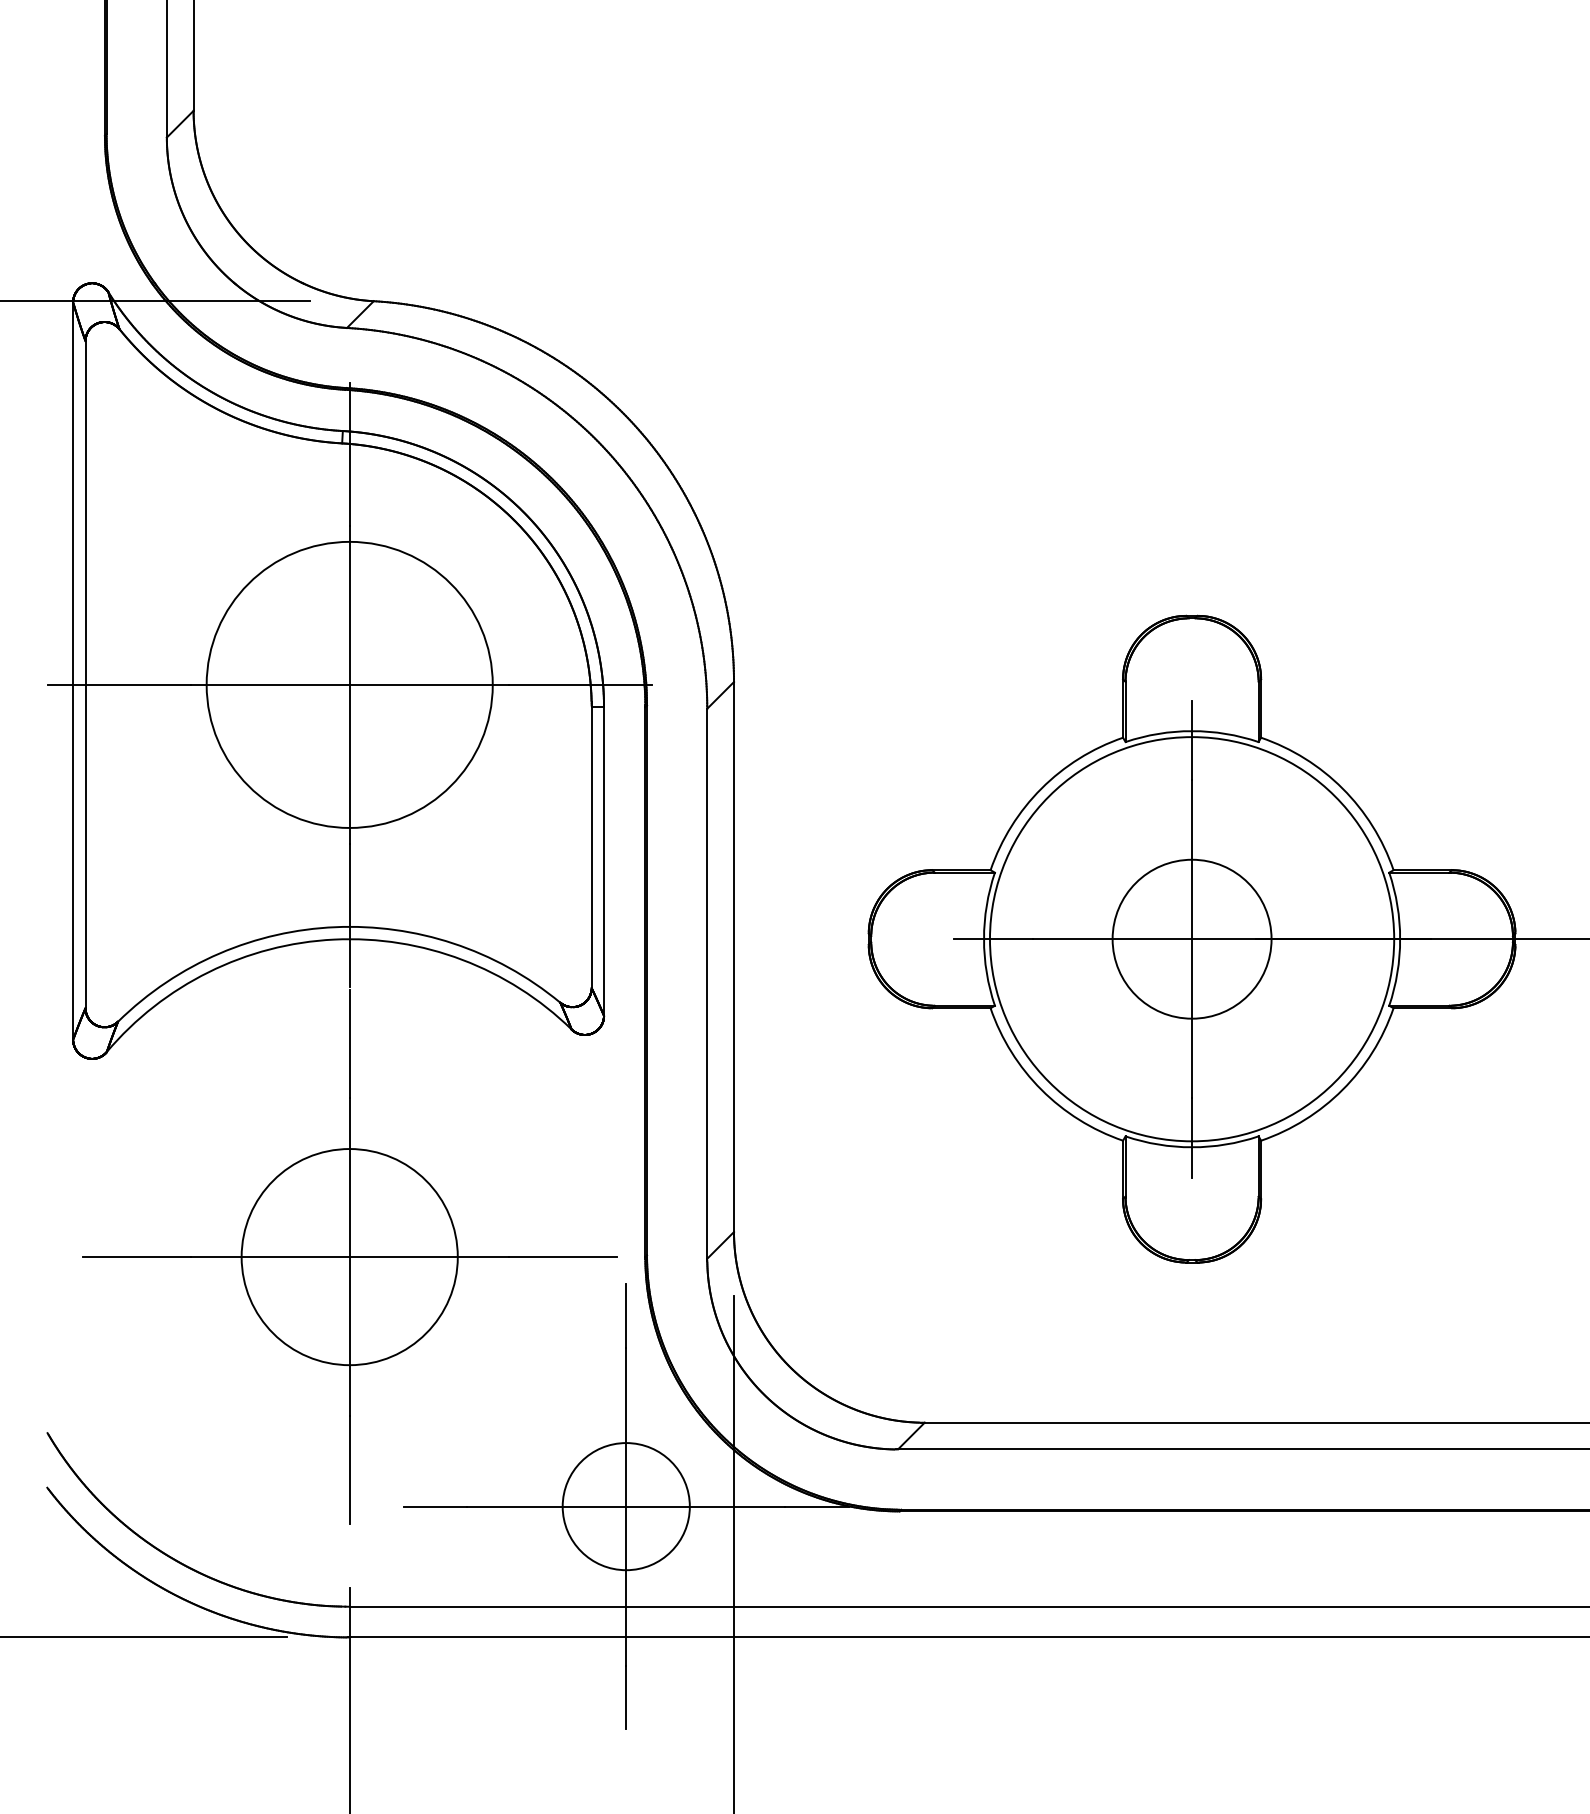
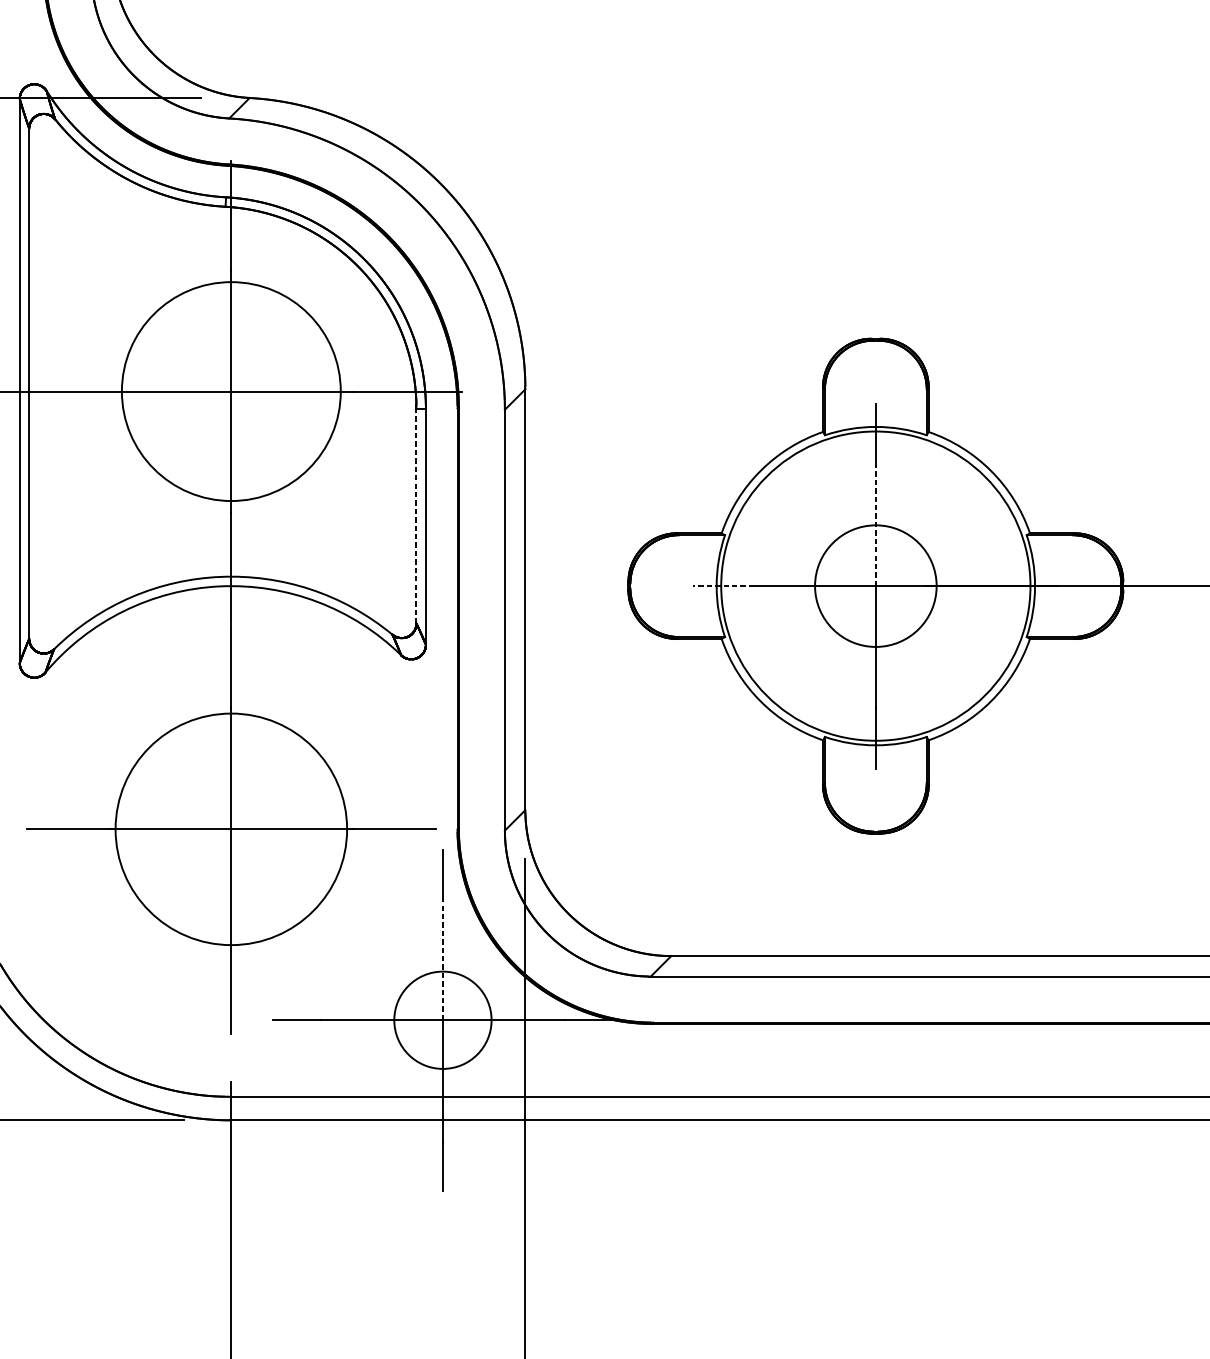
line: (591, 847) -> (416, 515), solid -> dashed
line: (1192, 859) -> (876, 525), solid -> dashed
line: (993, 939) -> (723, 586), solid -> dashed
circle: (349, 1257) -> (231, 829), size x1.4
line: (626, 1426) -> (443, 958), solid -> dashed

